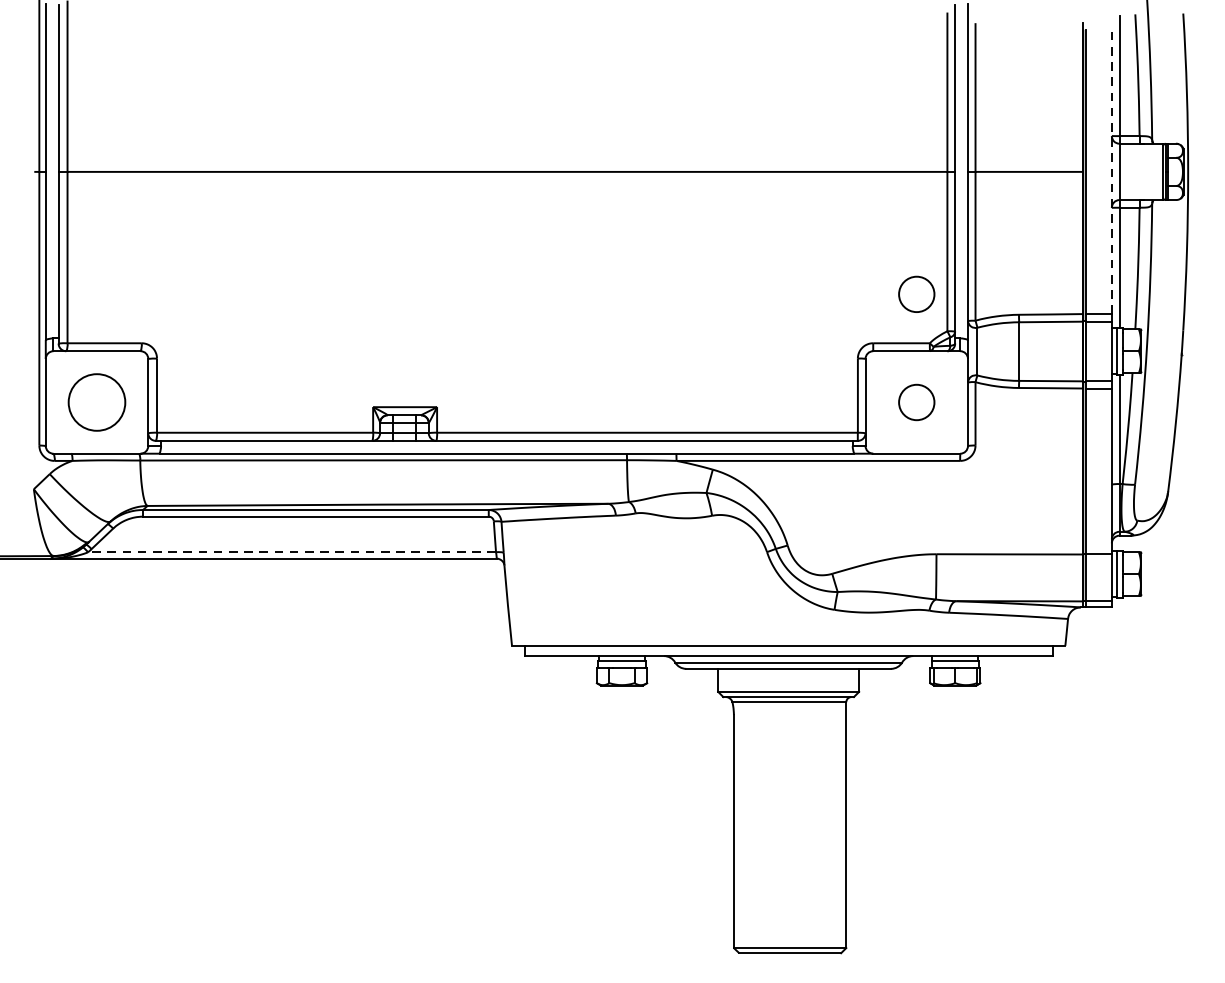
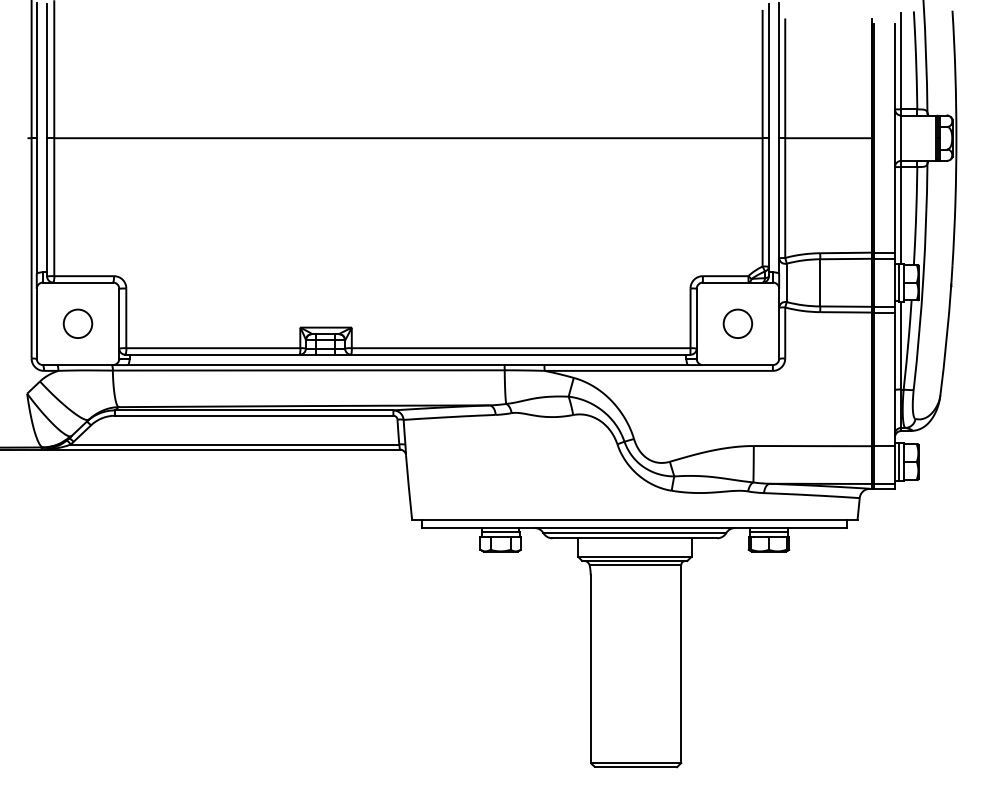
line: (1111, 171) -> (894, 137), dashed -> solid
circle: (916, 293) -> (737, 236), removed
circle: (96, 402) -> (77, 323), size x0.62
line: (291, 552) -> (234, 444), dashed -> solid

